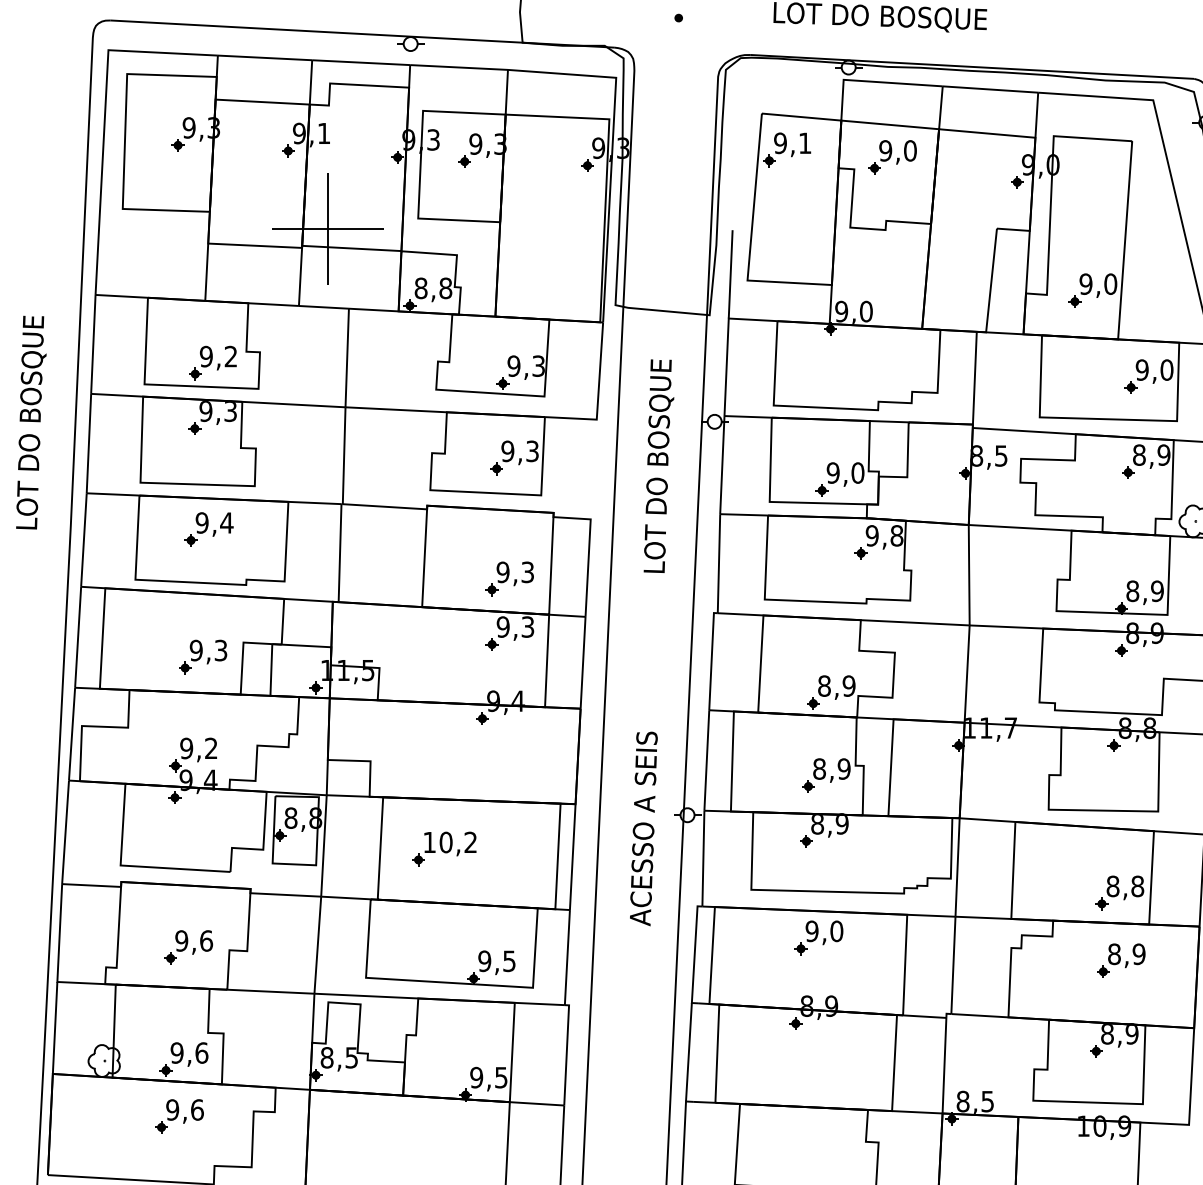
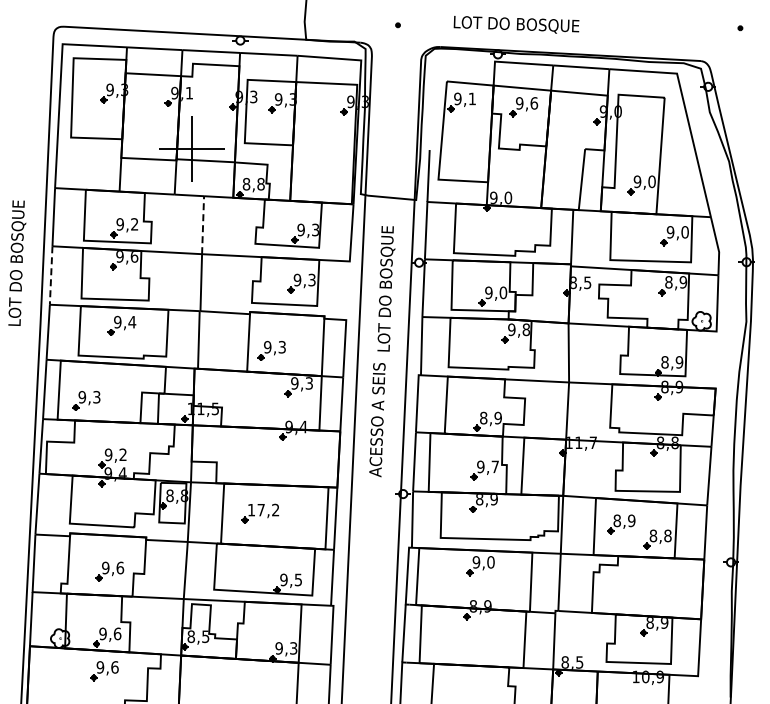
text: (910, 151) -> (534, 103), 9,0 -> 9,6
line: (347, 356) -> (203, 224), solid -> dashed
text: (230, 411) -> (134, 256), 9,3 -> 9,6
line: (89, 445) -> (51, 276), solid -> dashed
part: (509, 577) -> (271, 350), moved
part: (203, 656) -> (86, 400), moved
text: (832, 768) -> (488, 466), 8,9 -> 9,7
text: (643, 829) -> (377, 420), moved
text: (444, 841) -> (260, 509), 10,2 -> 17,2
part: (1121, 960) -> (621, 524), moved
text: (501, 1076) -> (293, 647), 9,5 -> 9,3

